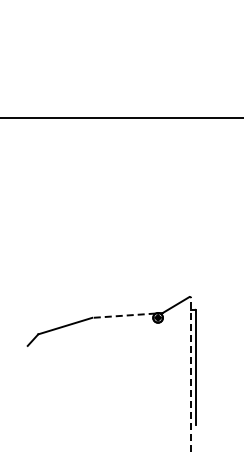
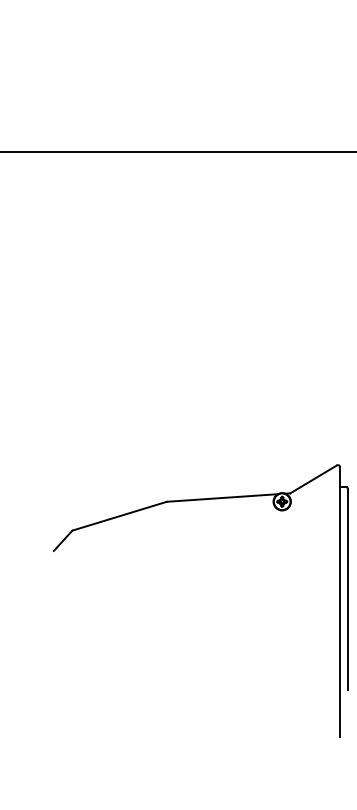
line: (123, 315) -> (221, 497), dashed -> solid
line: (191, 375) -> (340, 602), dashed -> solid

